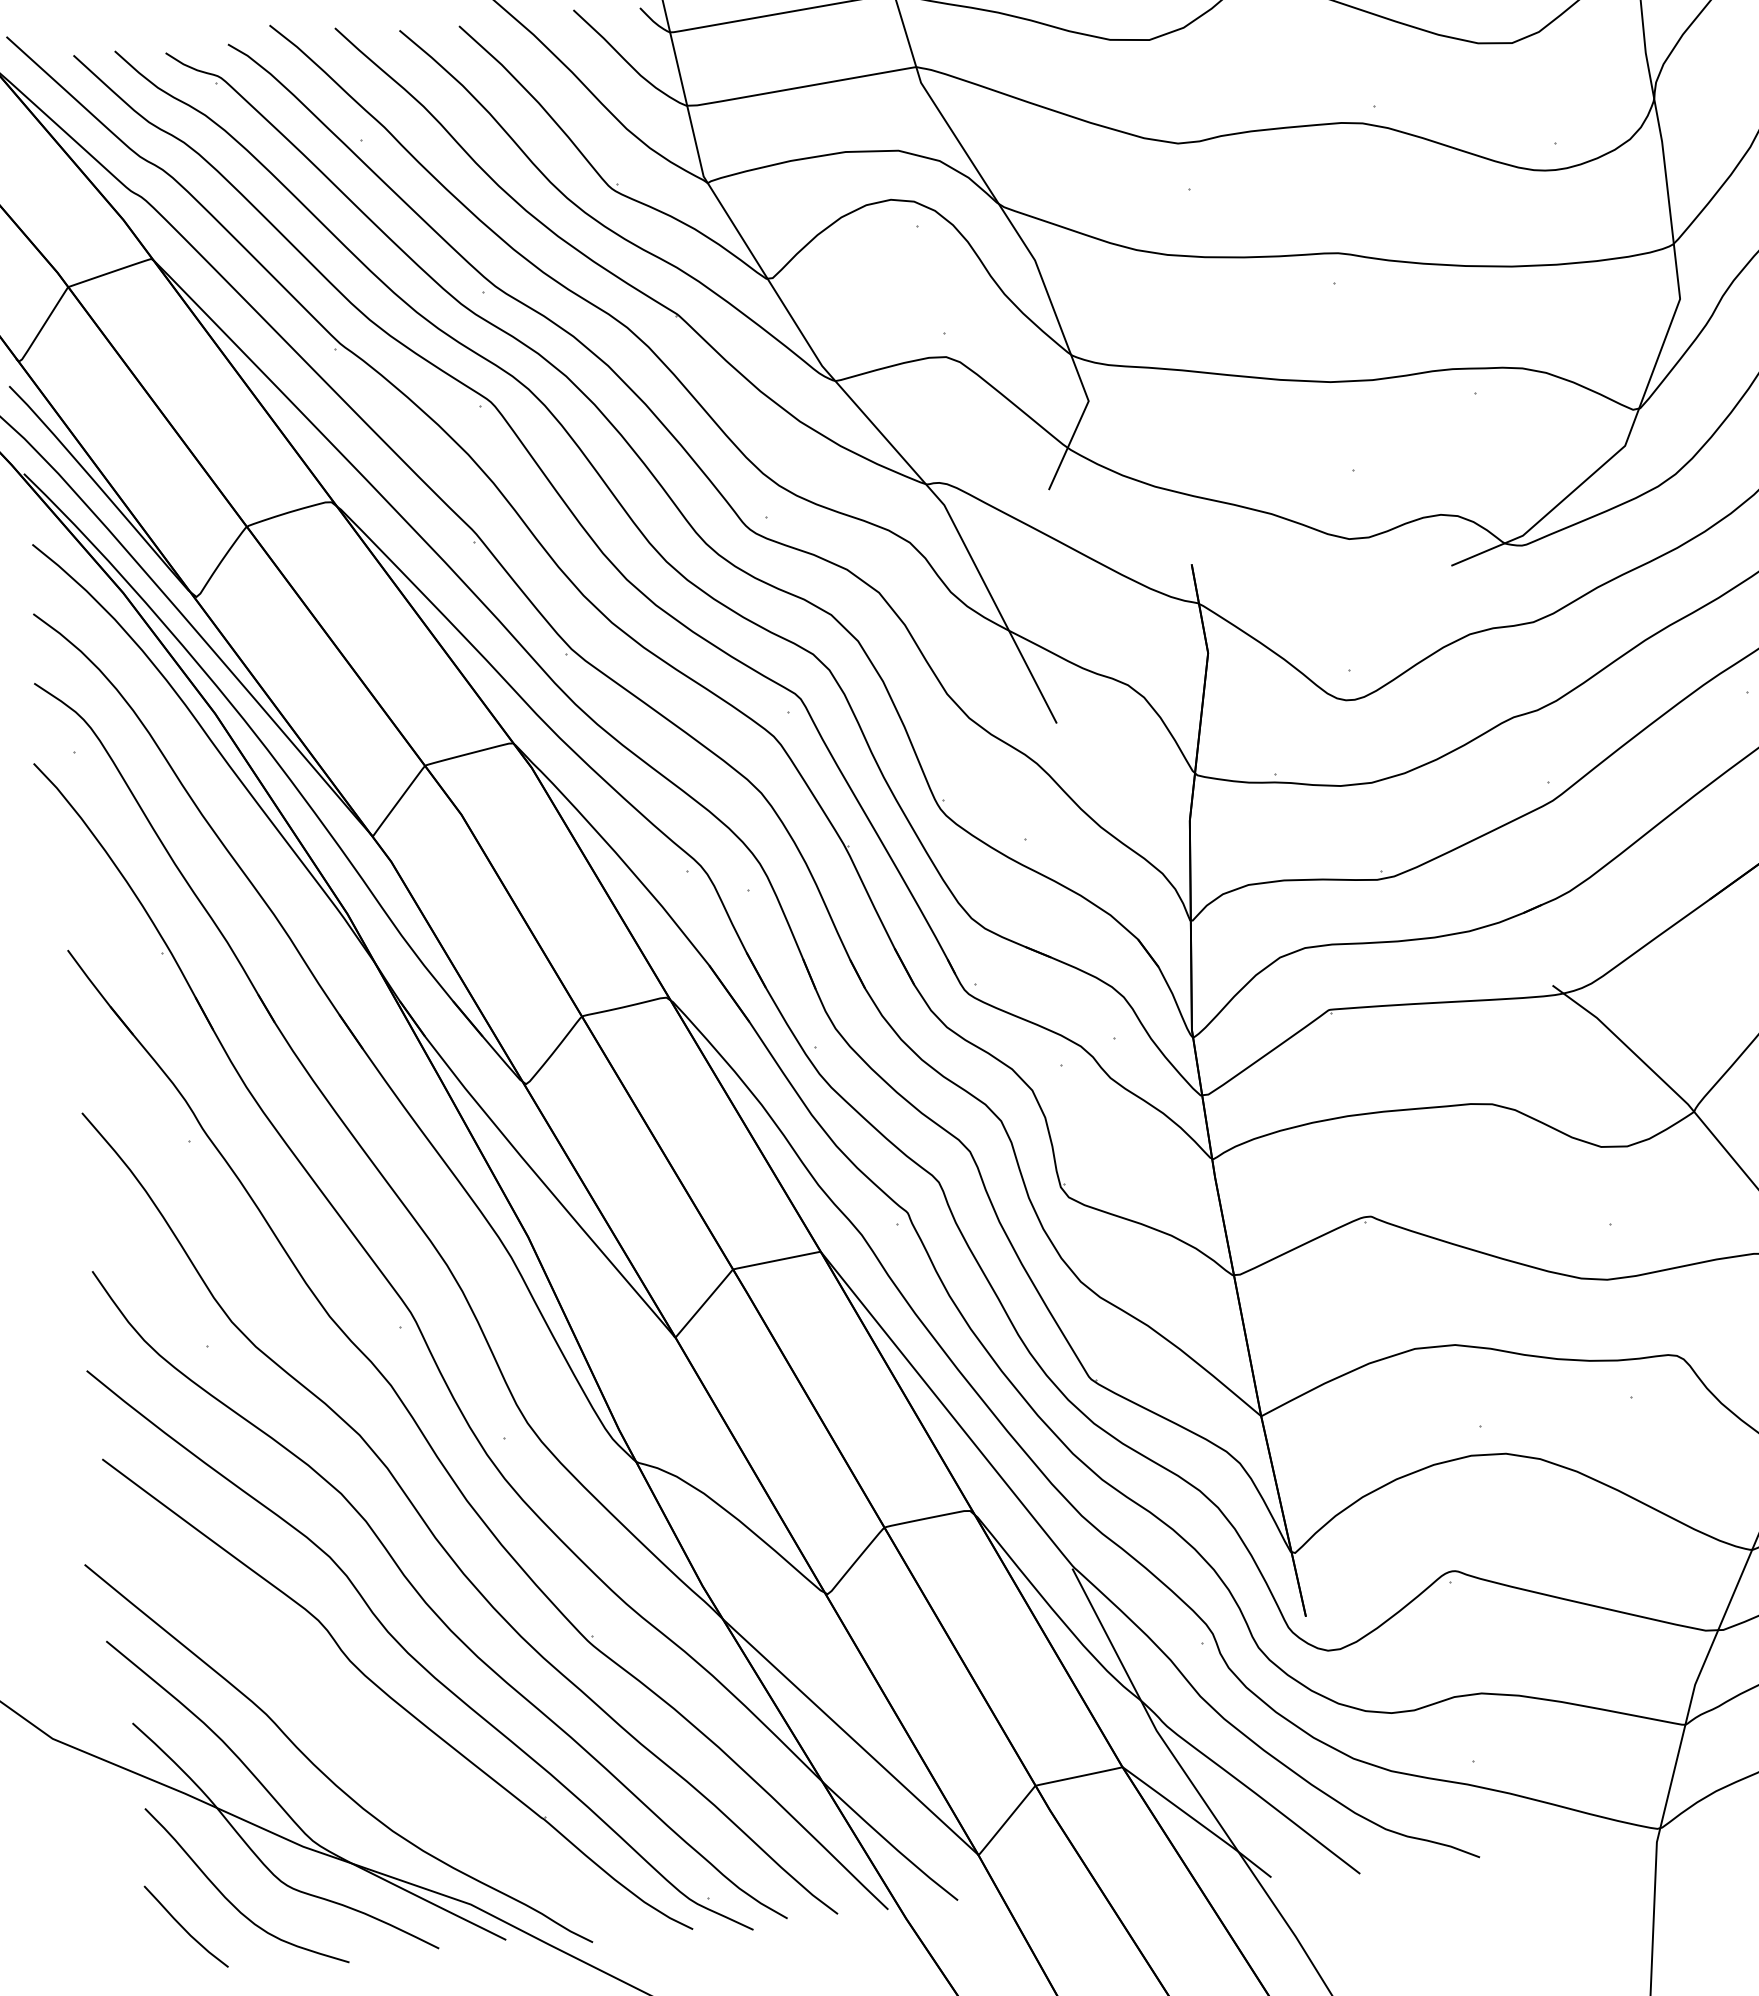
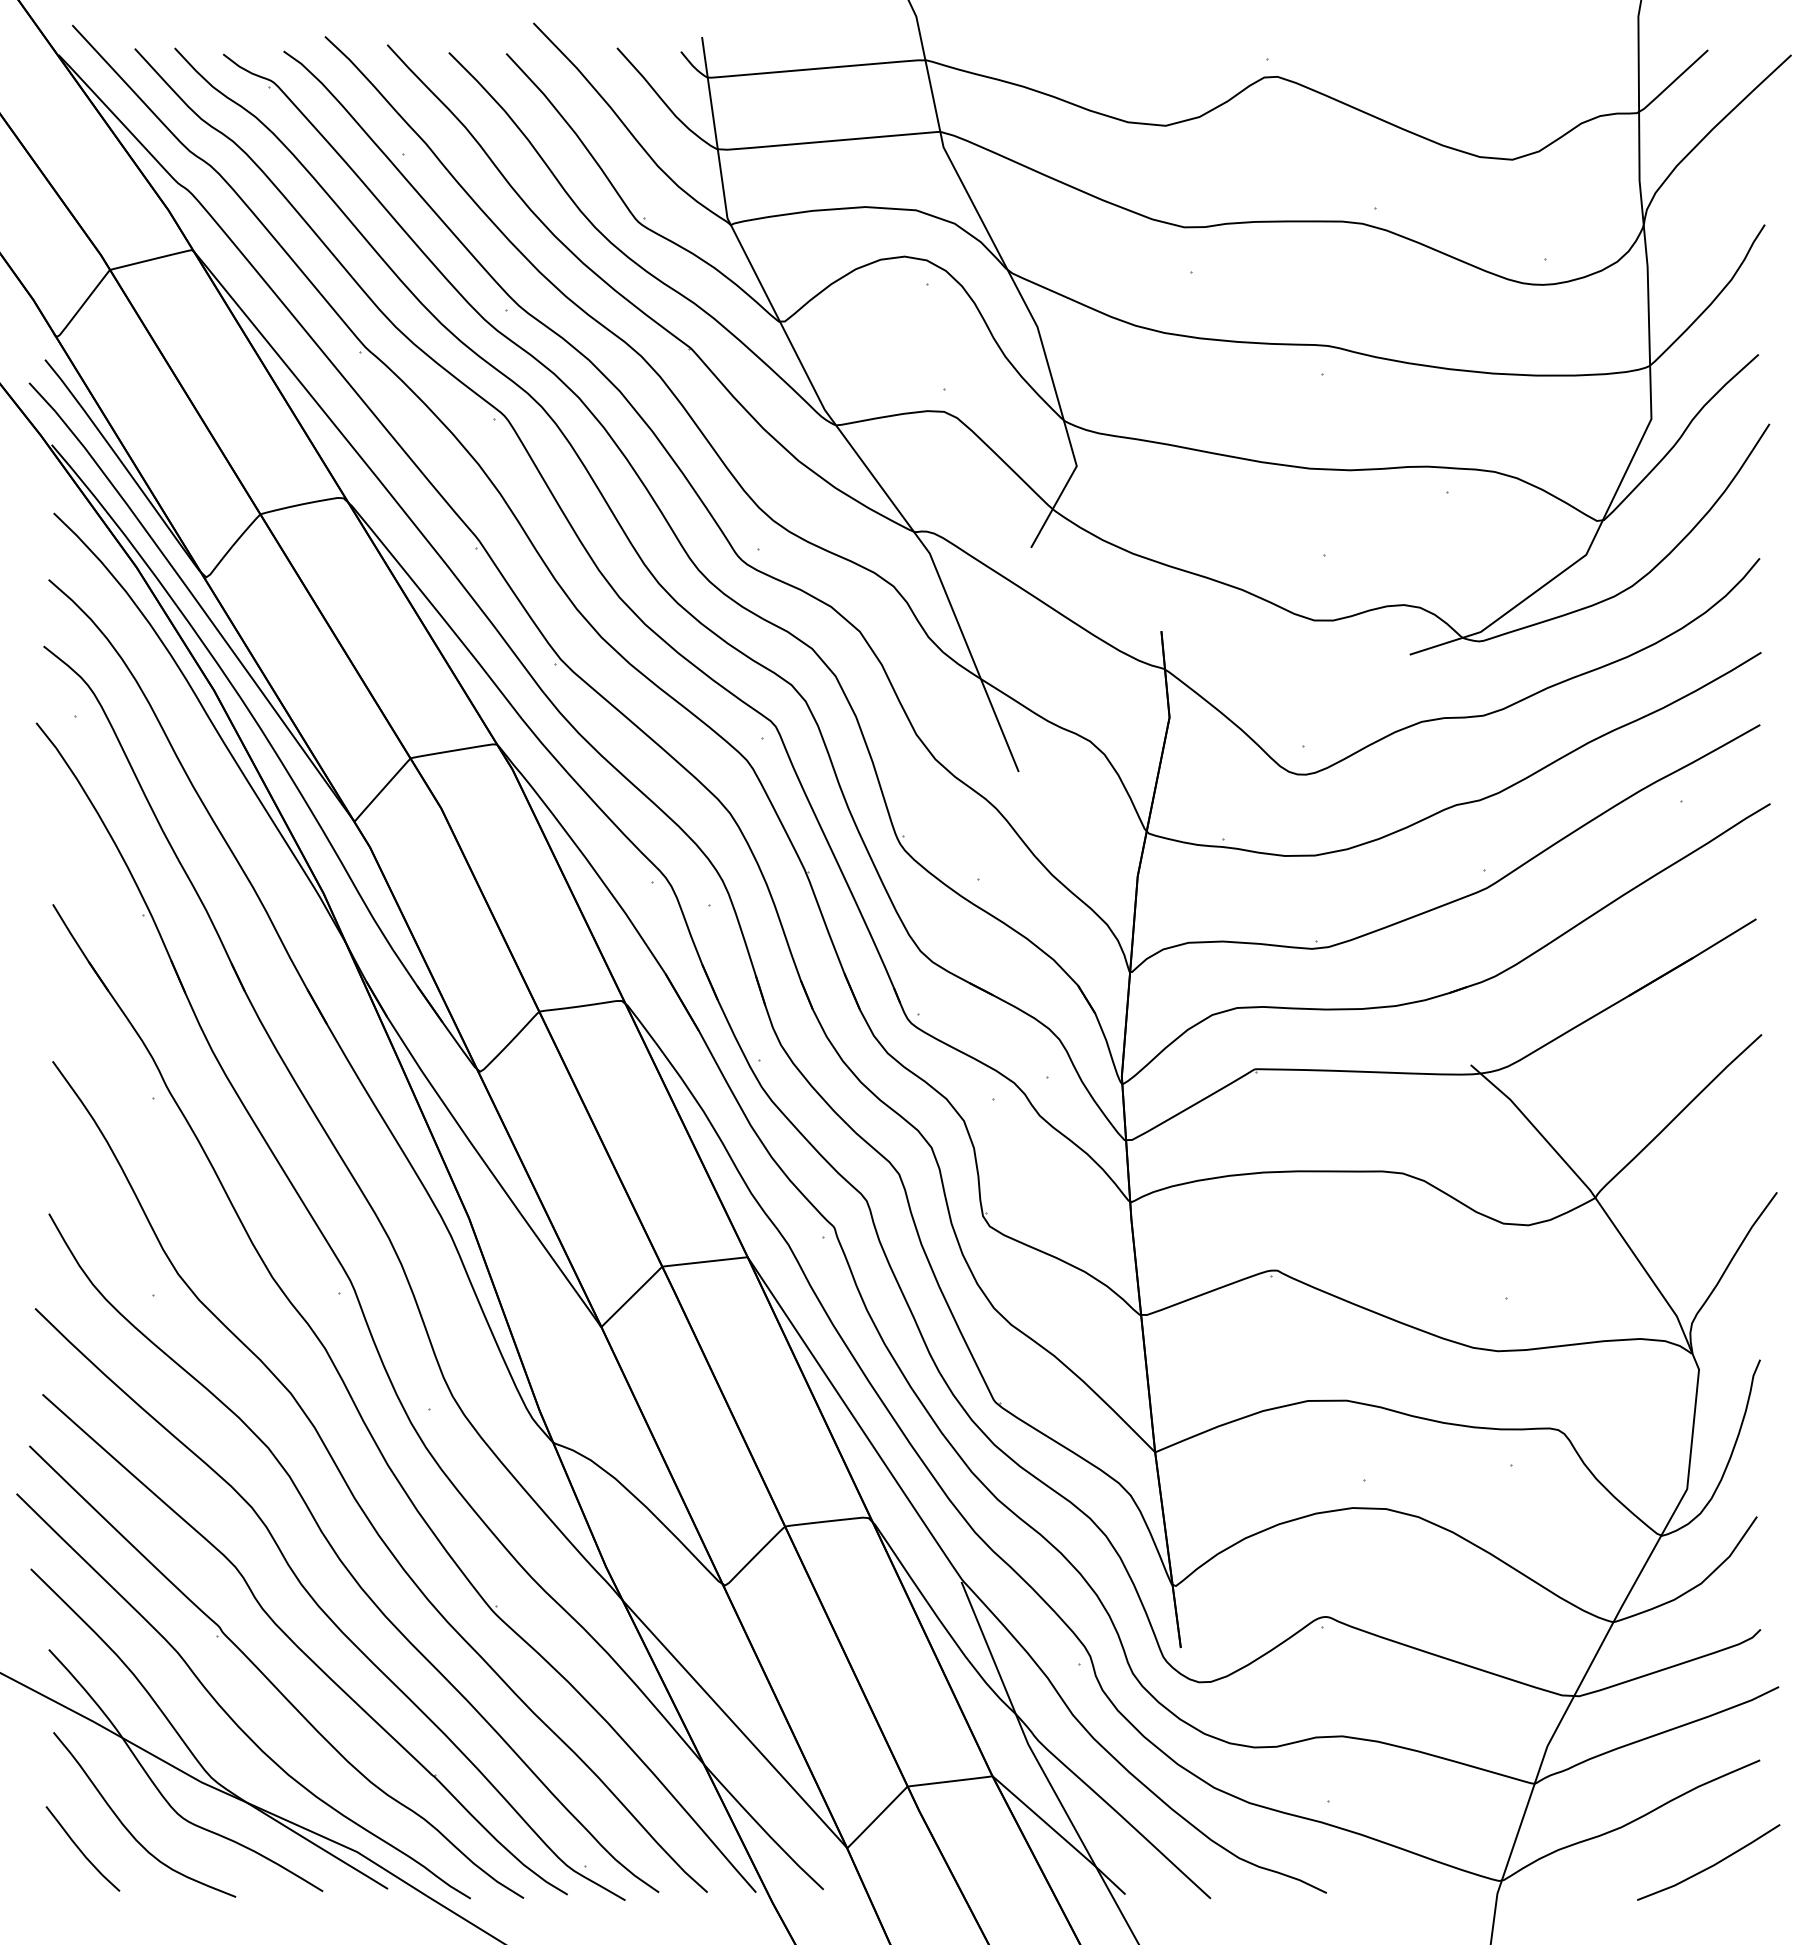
part: (362, 1732) -> (268, 1678), added

